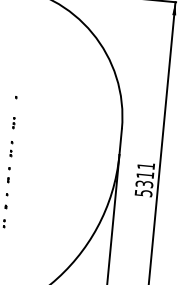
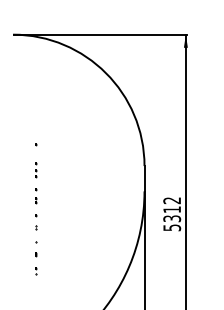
part: (13, 123) -> (36, 170), size x1.43
text: (145, 165) -> (171, 200), 5311 -> 5312

